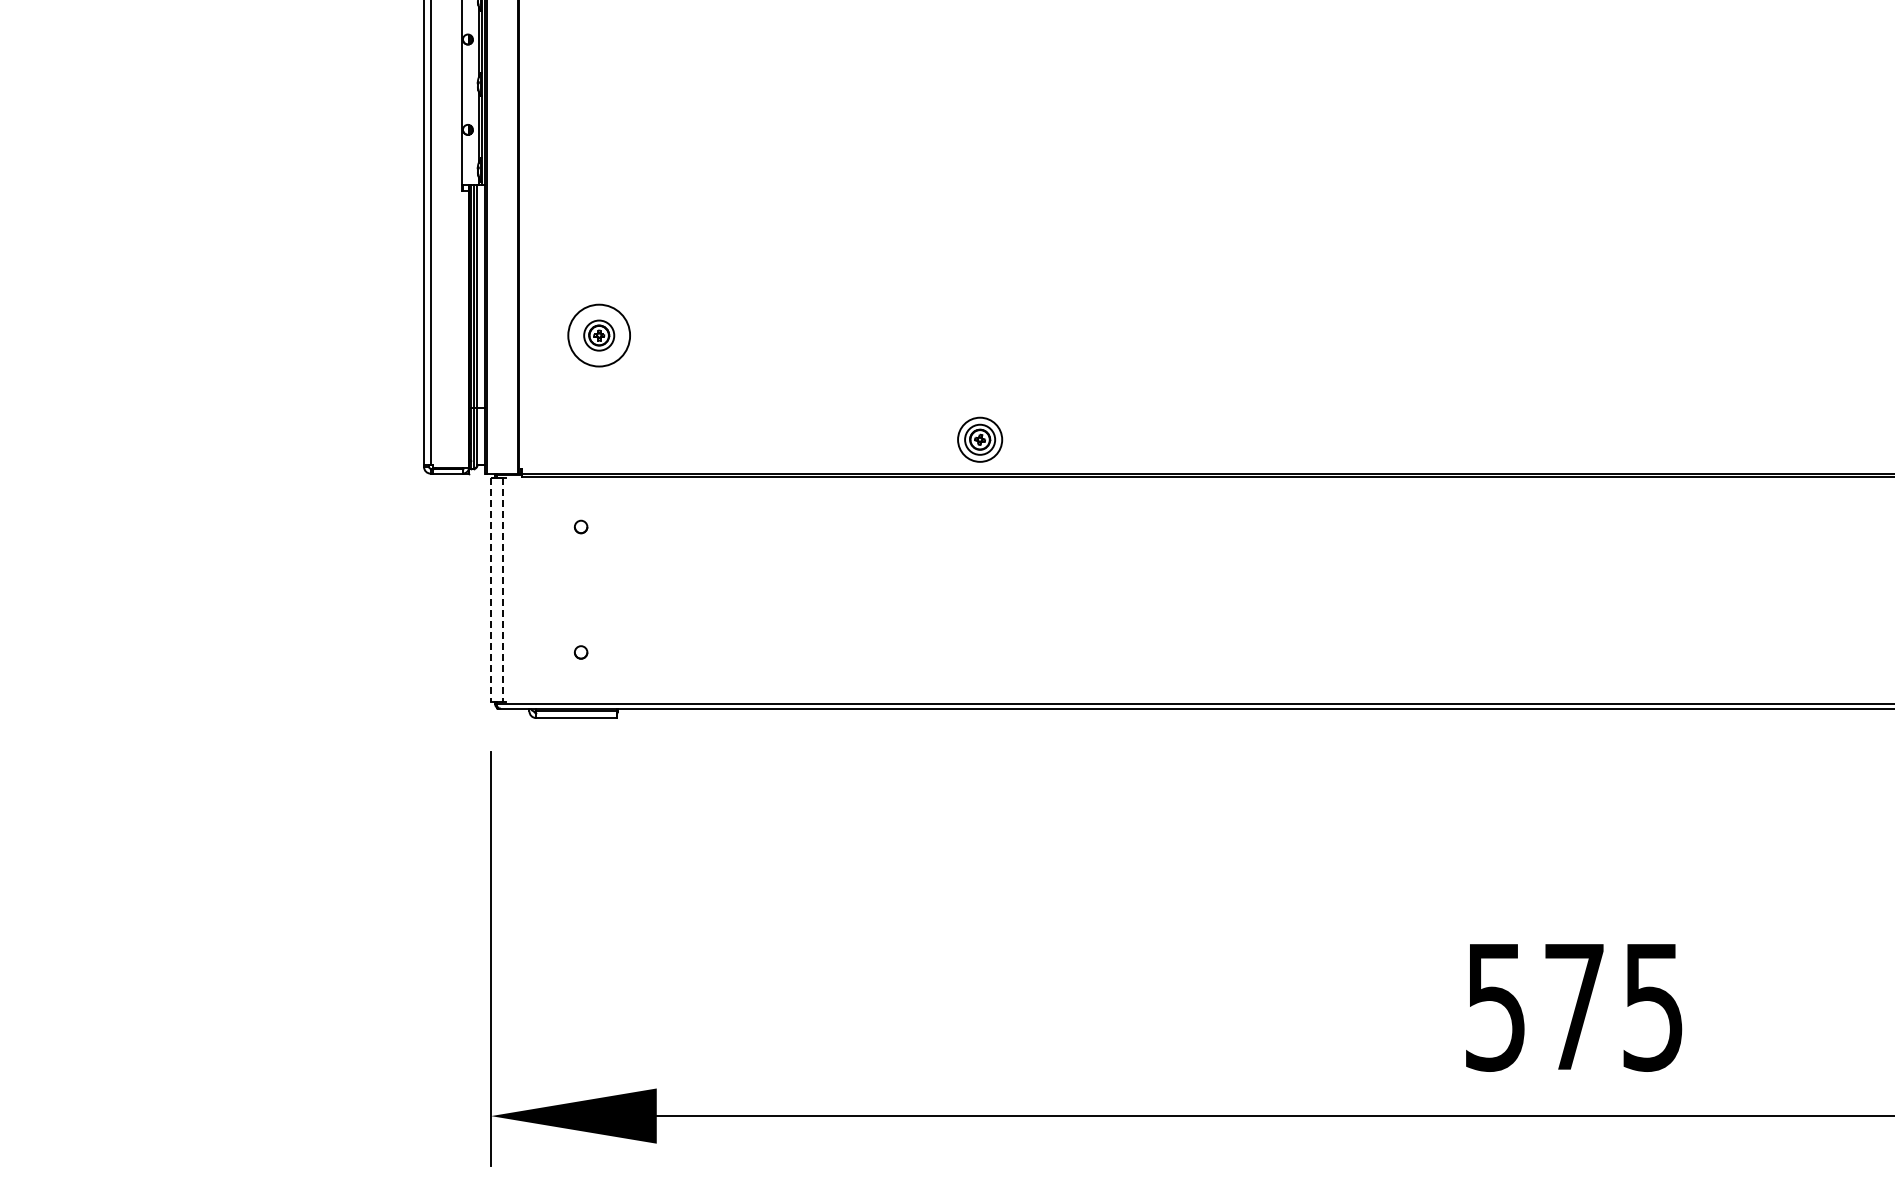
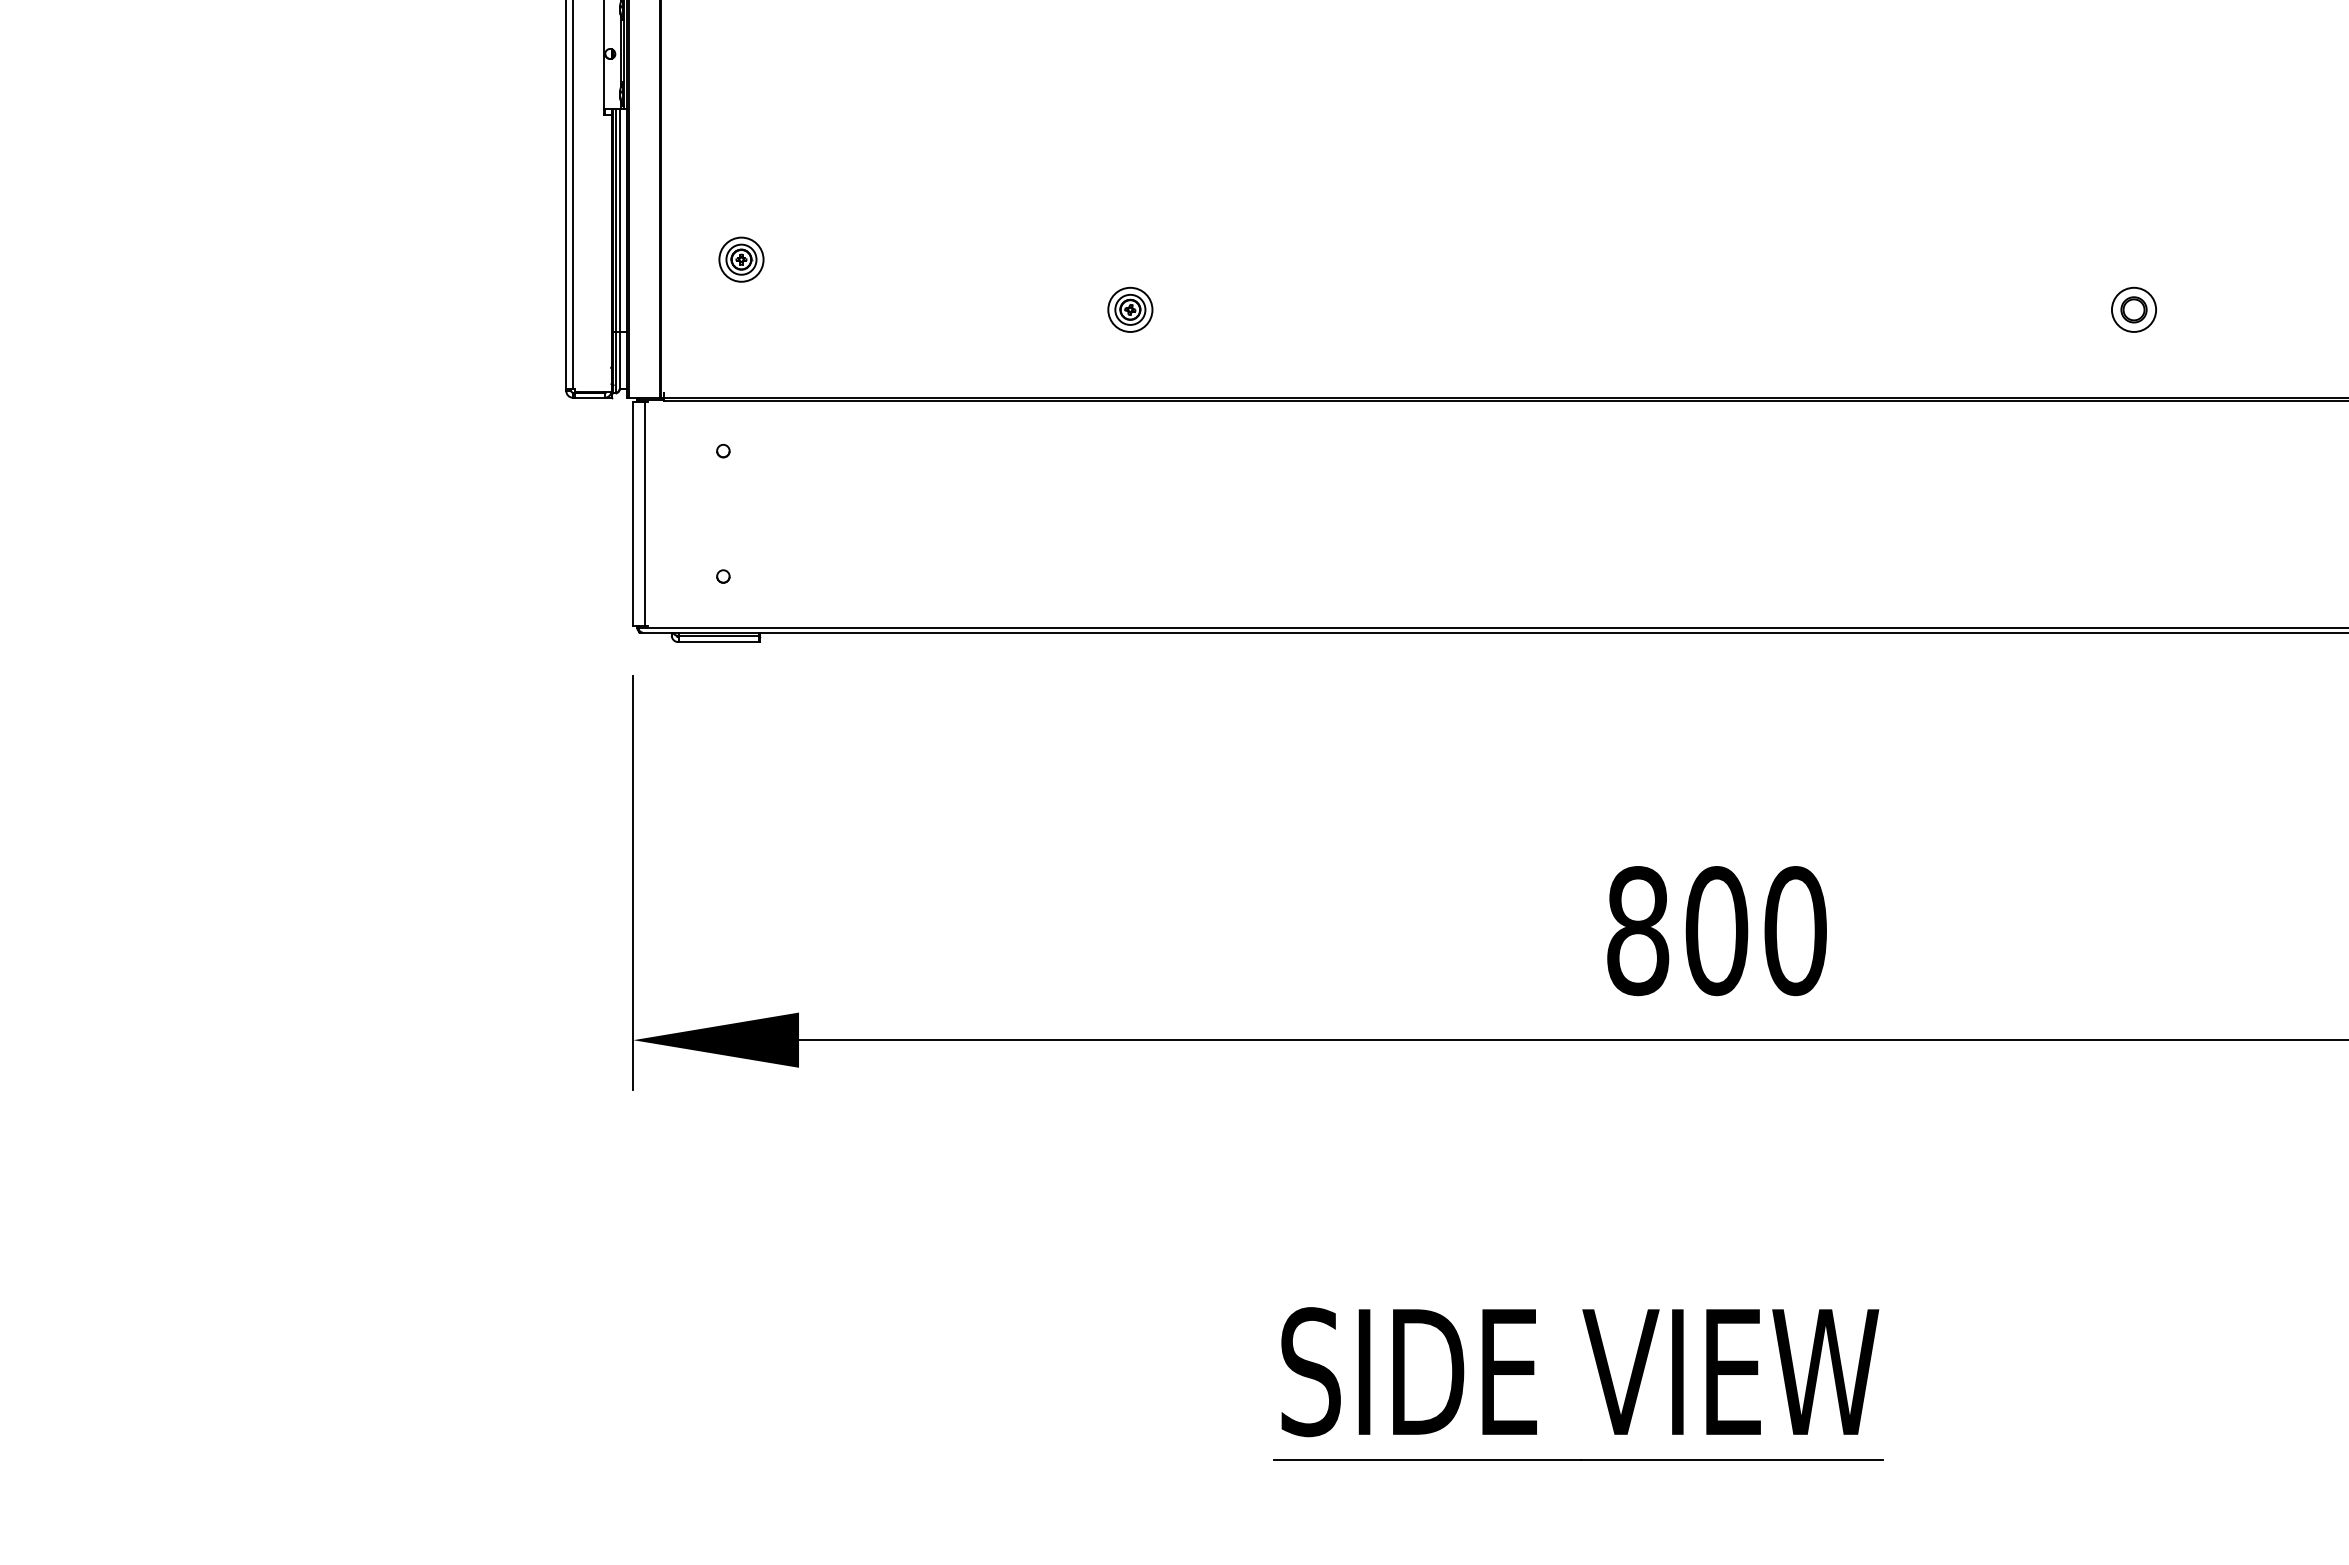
circle: (599, 335) -> (741, 259), size x0.71
part: (980, 439) -> (1130, 309), moved
line: (491, 590) -> (633, 514), dashed -> solid
line: (503, 590) -> (645, 514), dashed -> solid
text: (1574, 1007) -> (1716, 931), 575 -> 800

